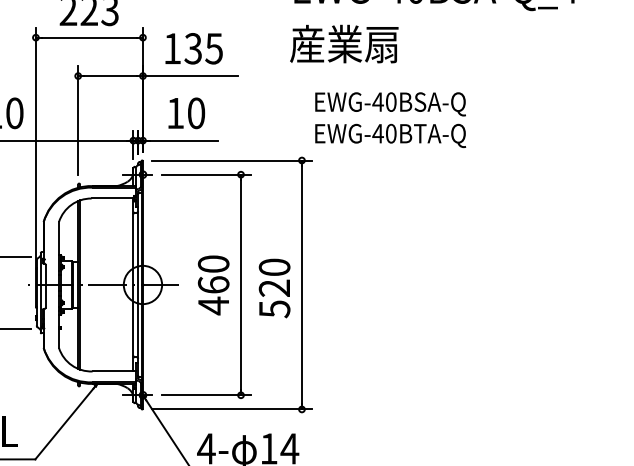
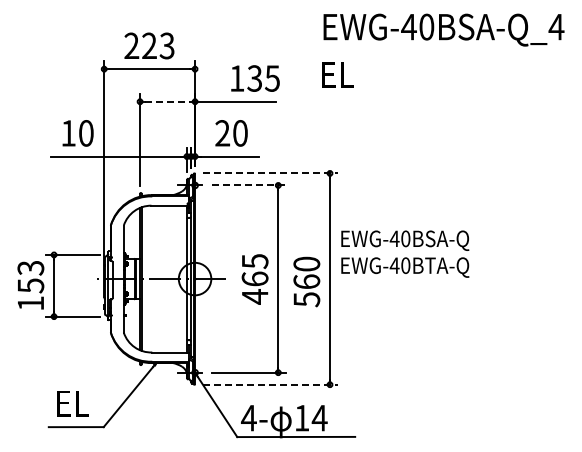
text: (343, 43) -> (365, 74), 産業扇 -> EL
text: (194, 48) -> (255, 78), moved
line: (110, 75) -> (167, 101), solid -> dashed
text: (175, 113) -> (222, 133), 10 -> 20
text: (390, 119) -> (405, 253), moved
line: (231, 160) -> (270, 173), solid -> dashed
line: (207, 174) -> (249, 185), solid -> dashed
text: (212, 264) -> (254, 261), 460 -> 465
text: (274, 287) -> (306, 281), 520 -> 560
line: (231, 409) -> (270, 384), solid -> dashed

